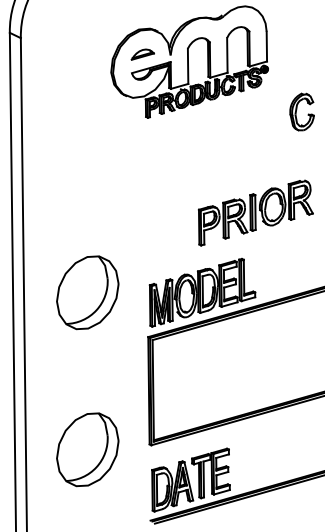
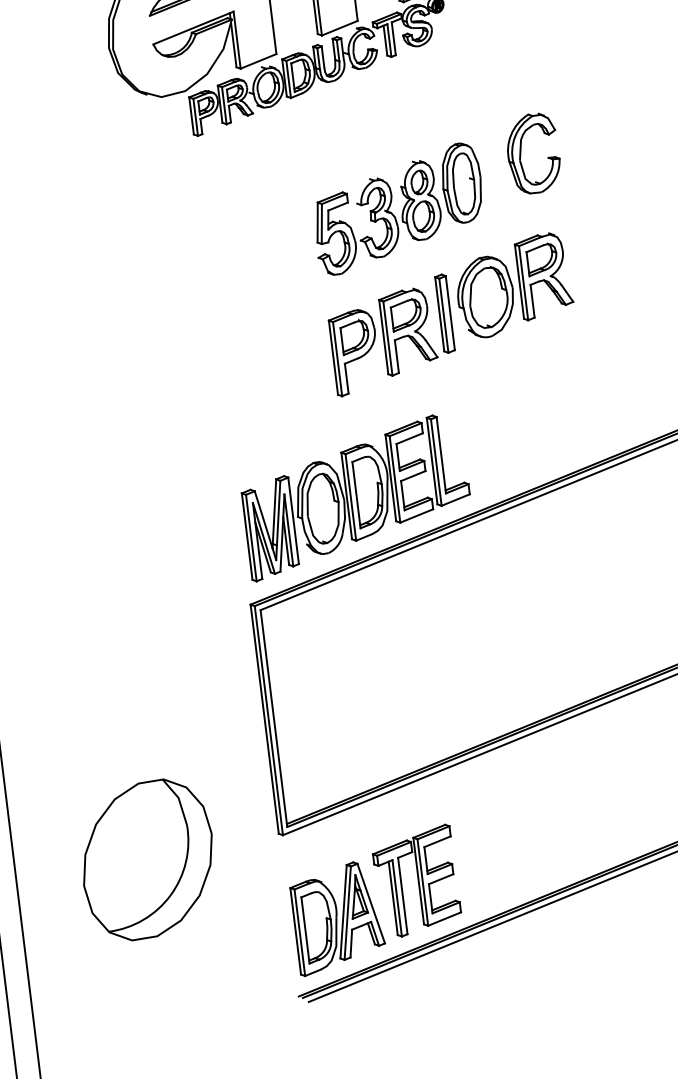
part: (301, 111) -> (532, 152), moved
part: (236, 161) -> (397, 208), added
part: (87, 292) -> (110, 523), removed

